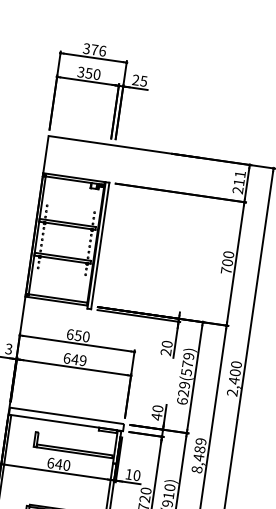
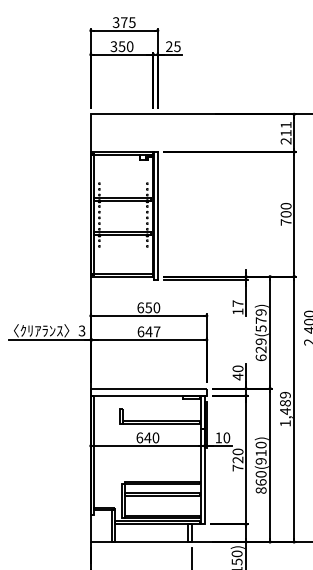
text: (102, 51) -> (132, 22), 376 -> 375
text: (166, 348) -> (237, 307), 20 -> 17
text: (82, 360) -> (156, 331), 649 -> 647
text: (197, 469) -> (285, 423), 8,489 -> 1,489

